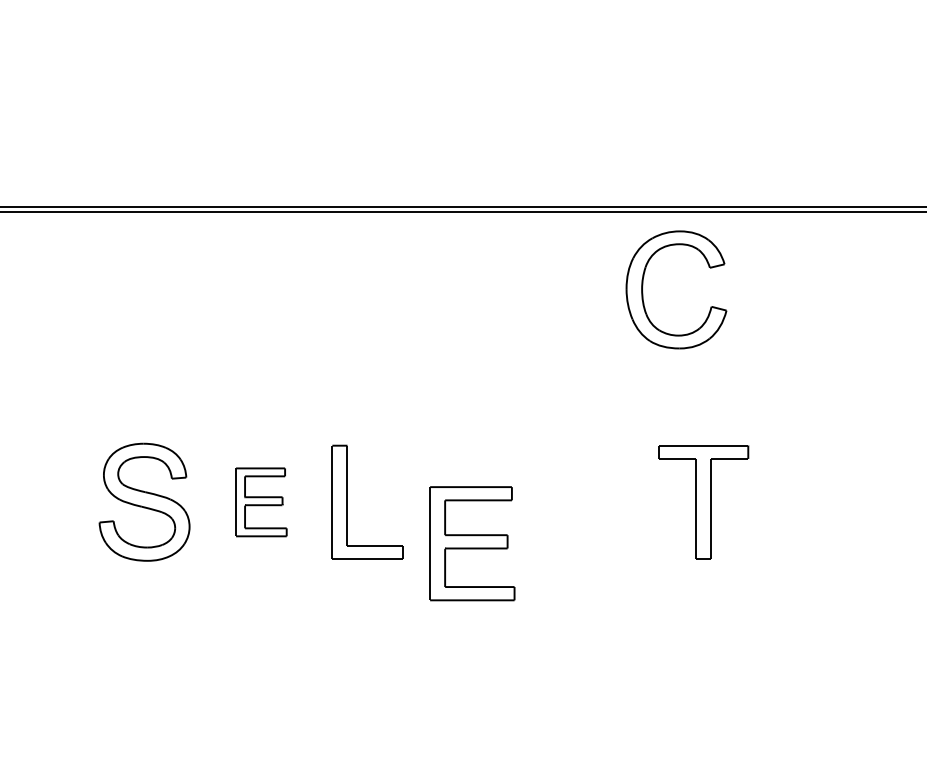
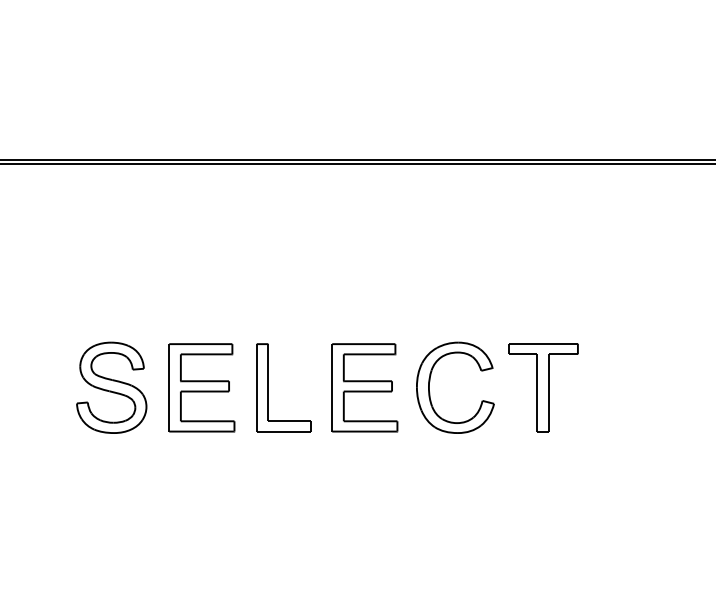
part: (644, 295) -> (430, 392), moved
part: (260, 501) -> (201, 387), size x1.67
part: (471, 543) -> (364, 387), moved

